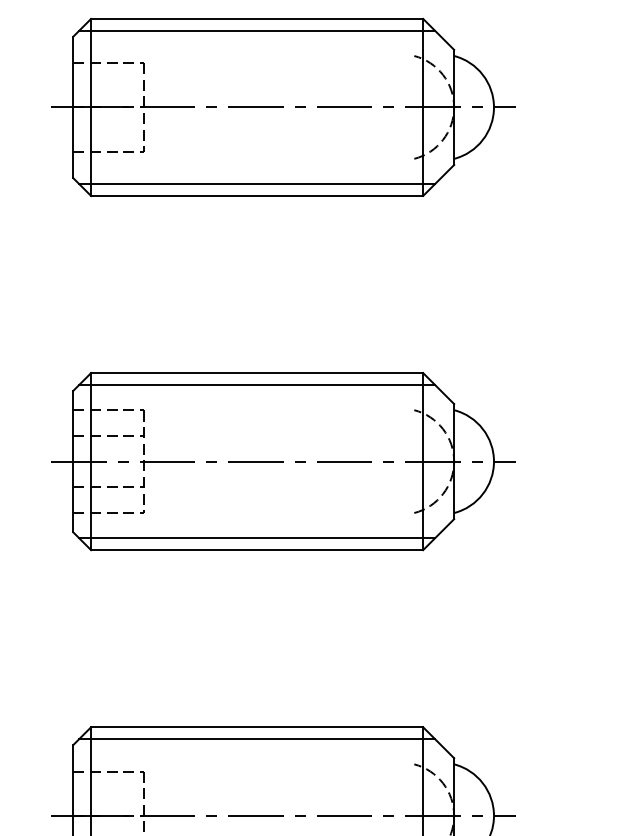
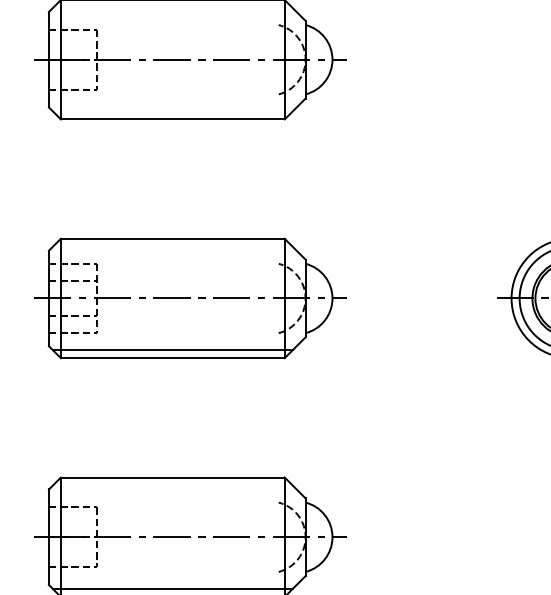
line: (256, 31) -> (172, 8), removed
line: (256, 184) -> (172, 111), removed
line: (256, 384) -> (172, 246), removed
line: (256, 739) -> (172, 485), removed

